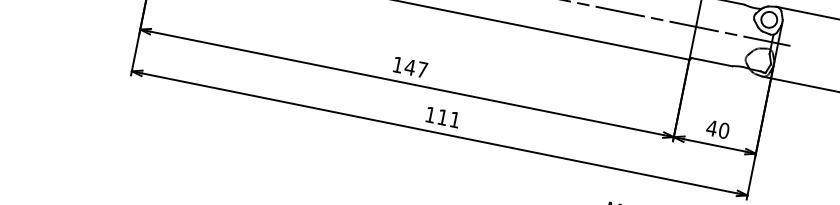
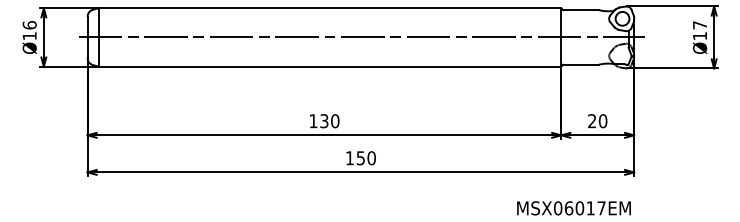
text: (415, 68) -> (329, 121), 147 -> 130
text: (448, 118) -> (365, 158), 111 -> 150
text: (710, 128) -> (591, 121), 40 -> 20

